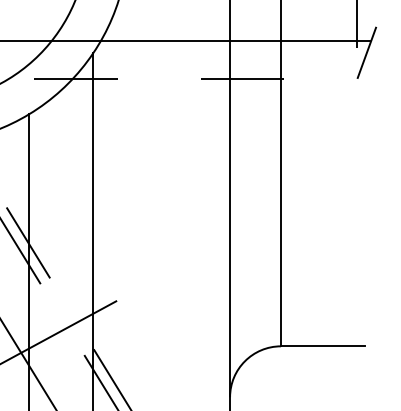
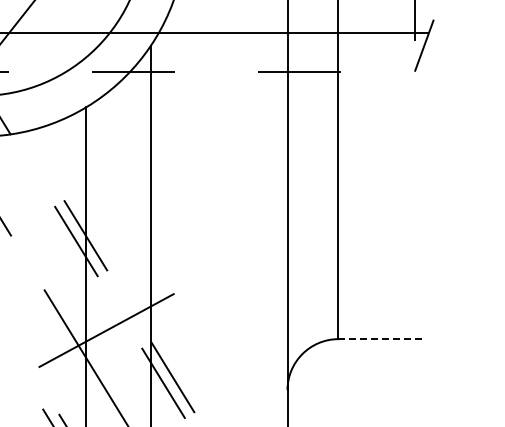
line: (323, 346) -> (380, 339), solid -> dashed

